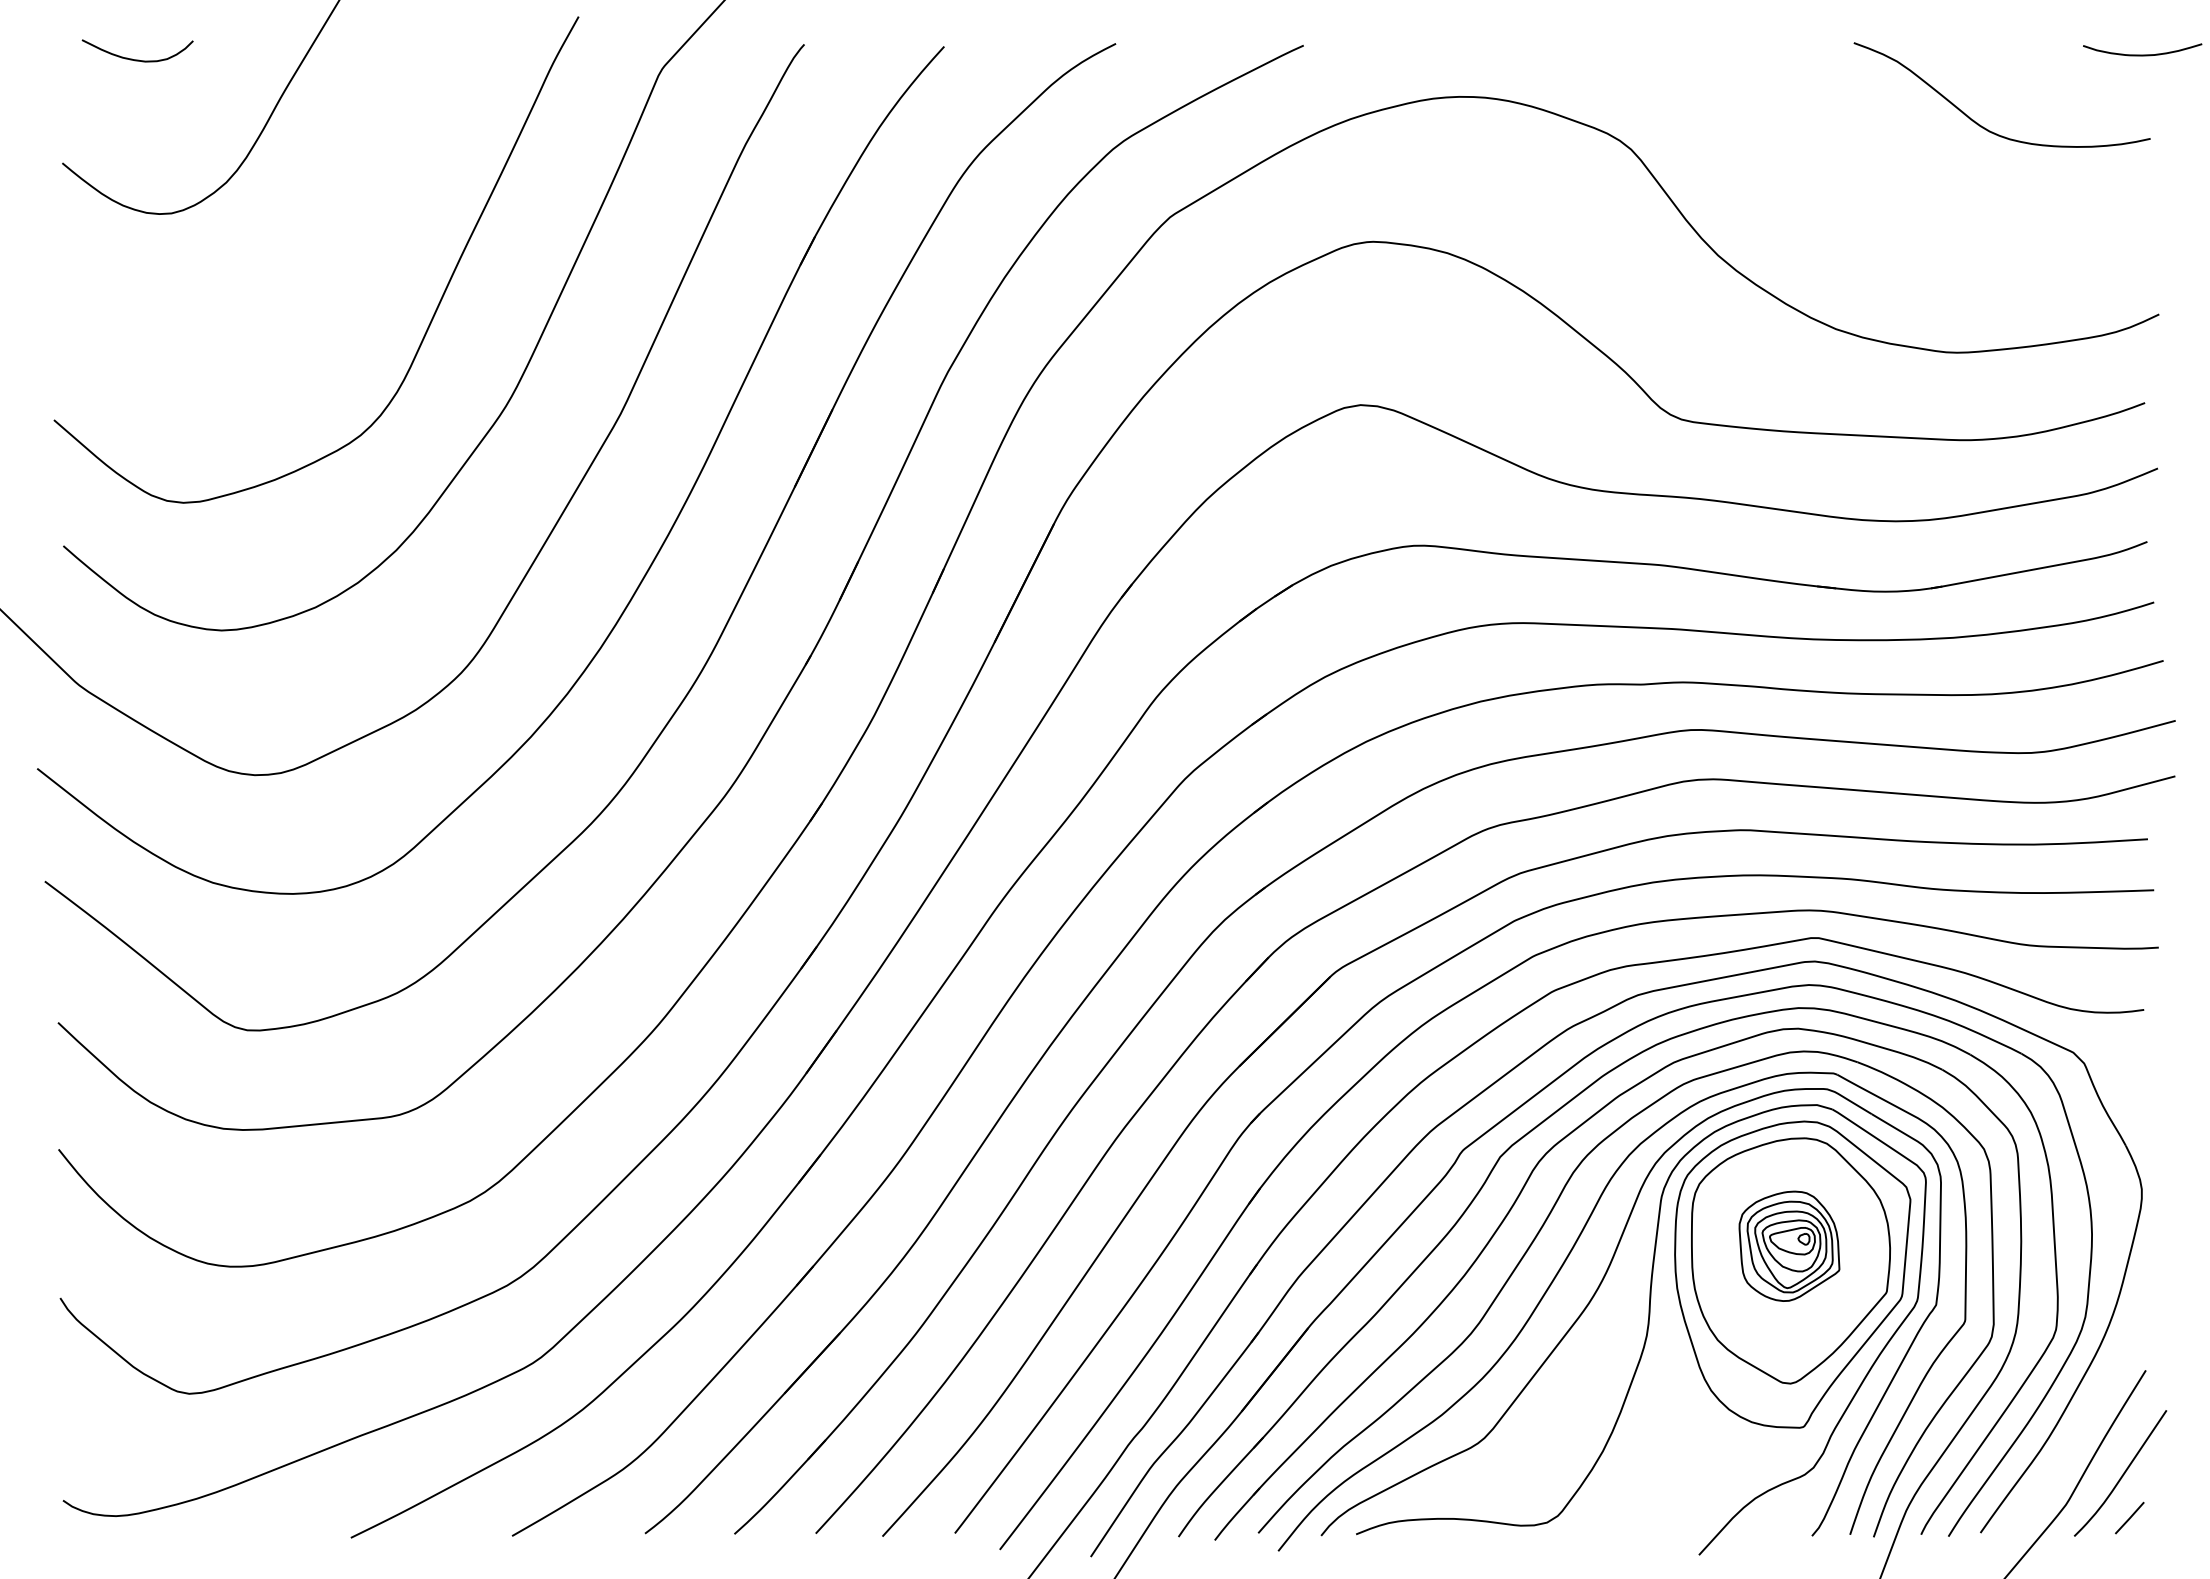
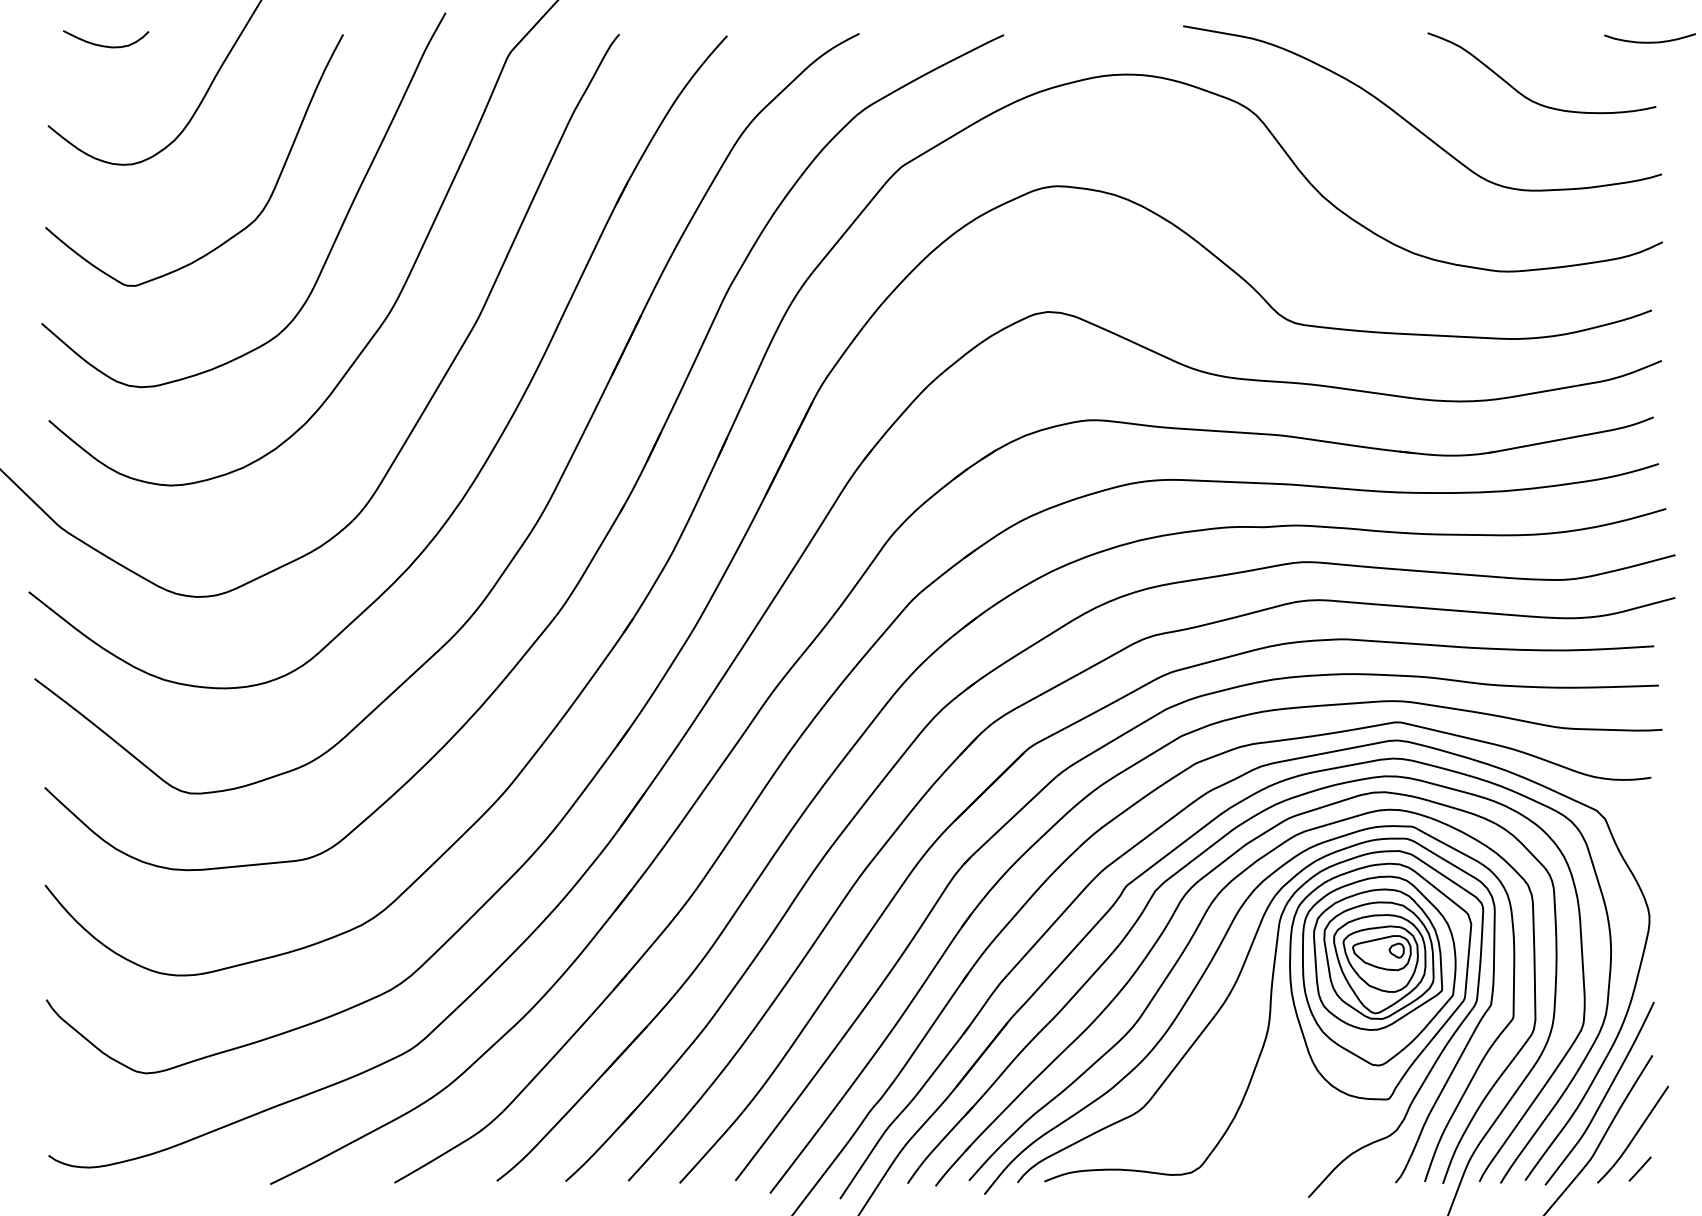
curve: (1831, 159) -> (1410, 122), added
curve: (346, 262) -> (266, 202), added
part: (1789, 1246) -> (1378, 959), size x1.67
curve: (2083, 1422) -> (1604, 1095), added

